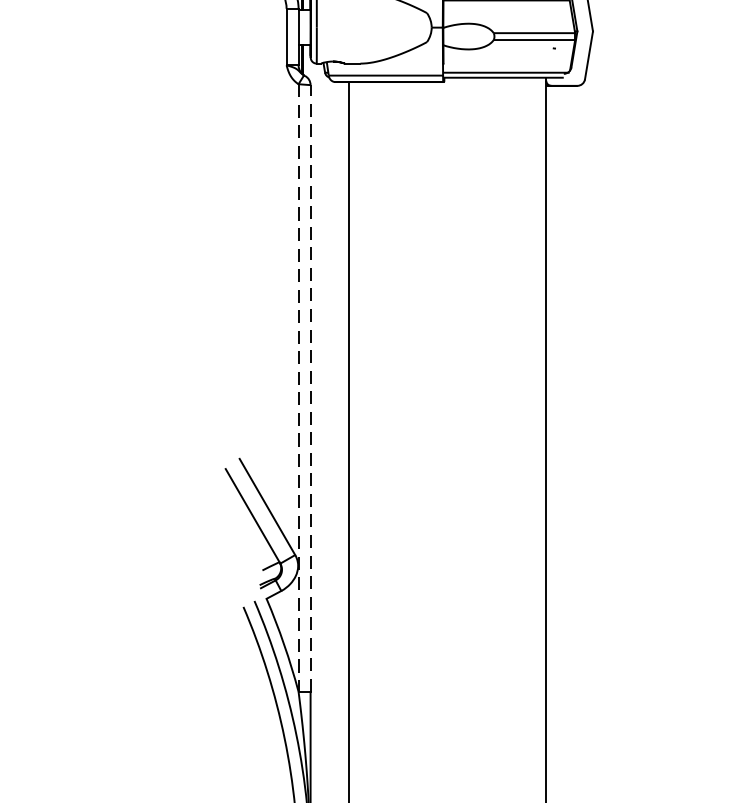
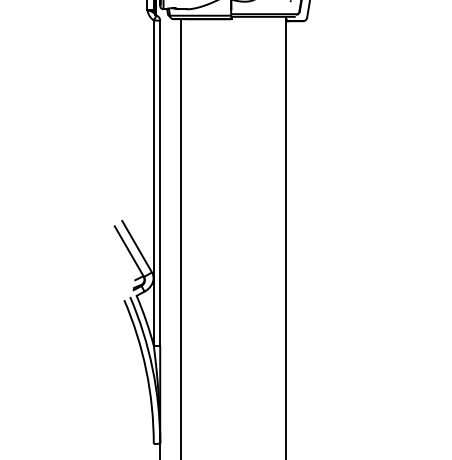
line: (298, 387) -> (153, 182), dashed -> solid
line: (311, 387) -> (160, 182), dashed -> solid

